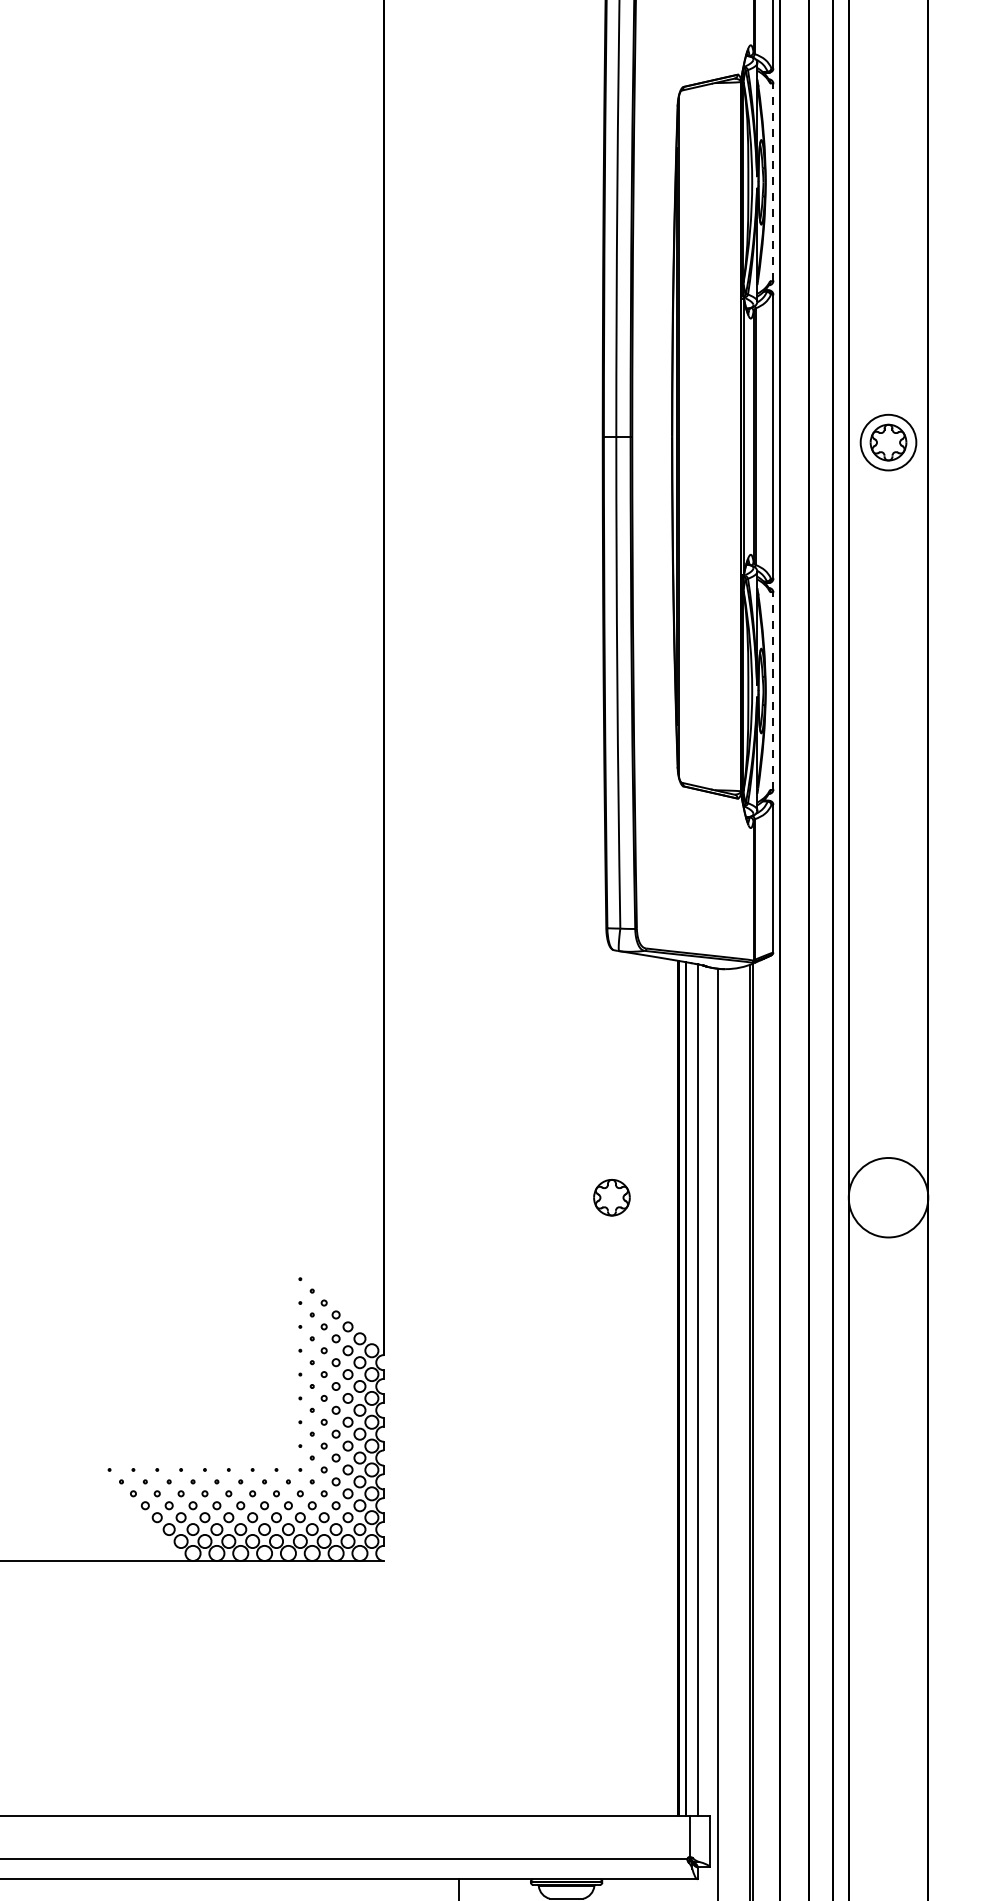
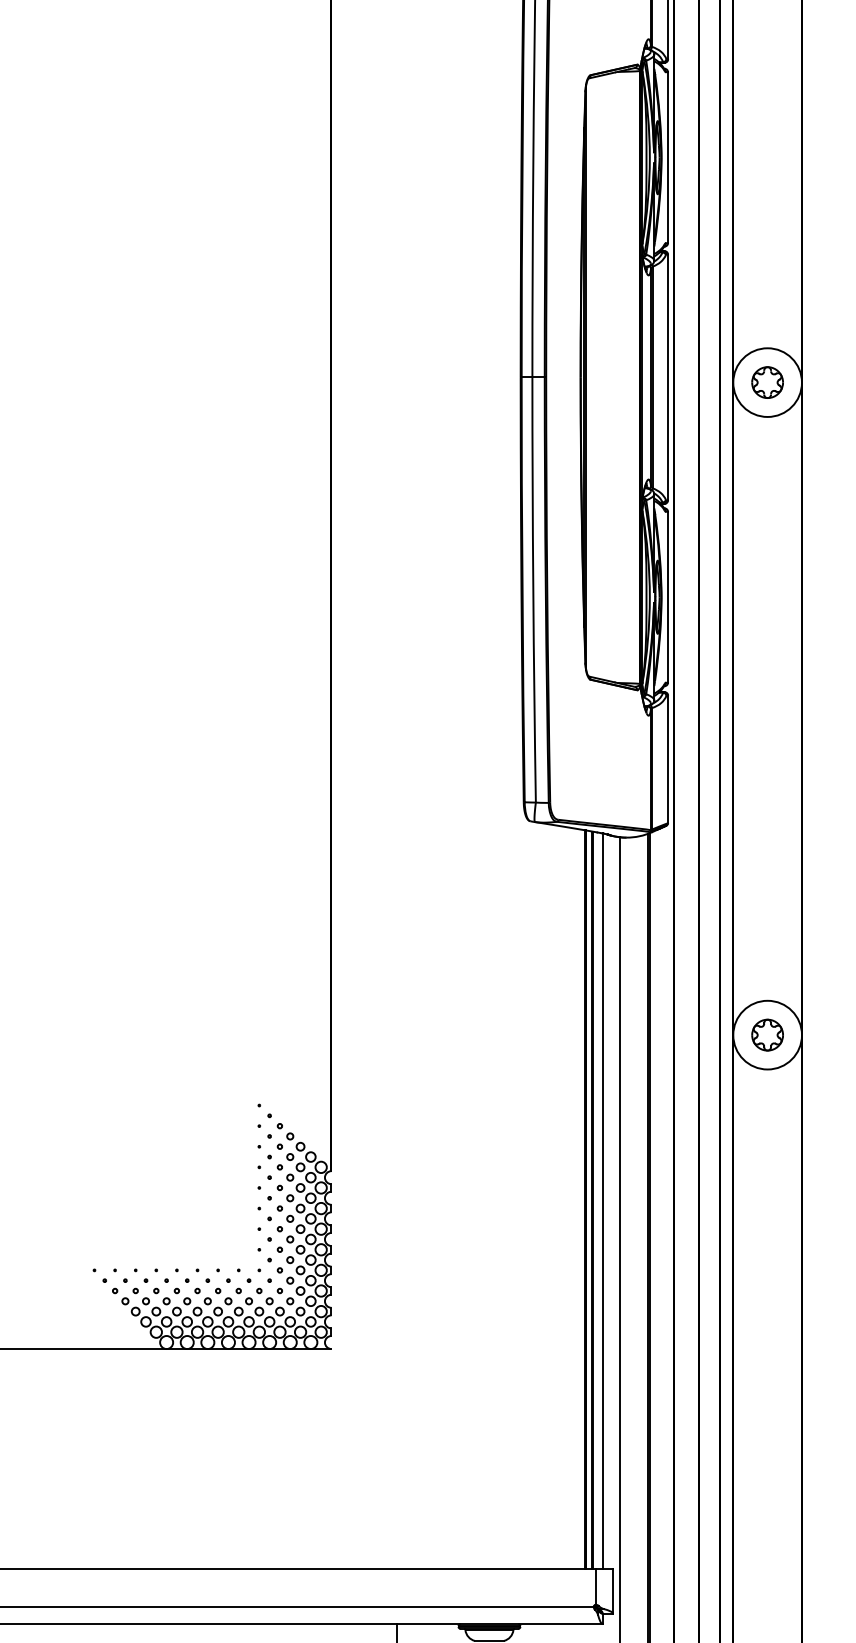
line: (773, 182) -> (668, 157), dashed -> solid
circle: (888, 442) -> (767, 382), size x1.43
line: (773, 690) -> (668, 596), dashed -> solid
part: (611, 1196) -> (767, 1034), moved

